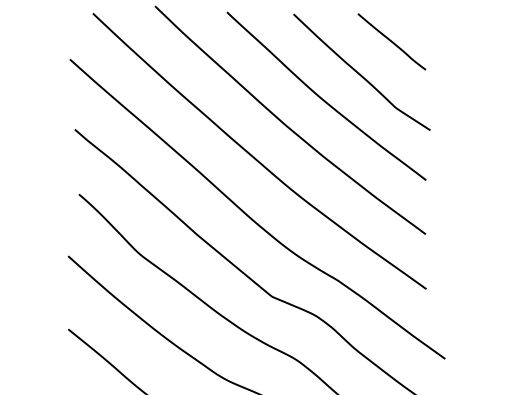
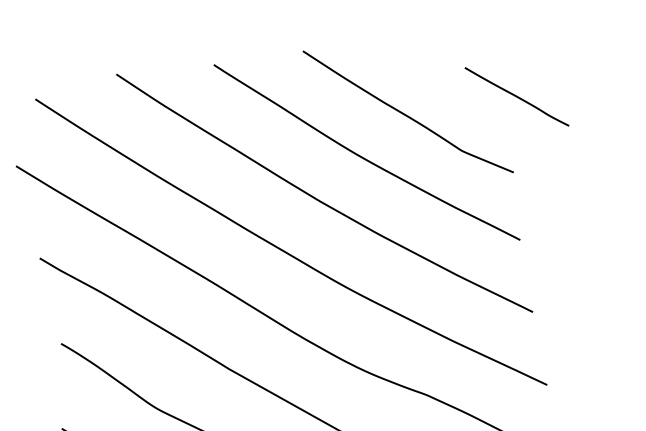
line: (391, 41) -> (516, 96), moved

